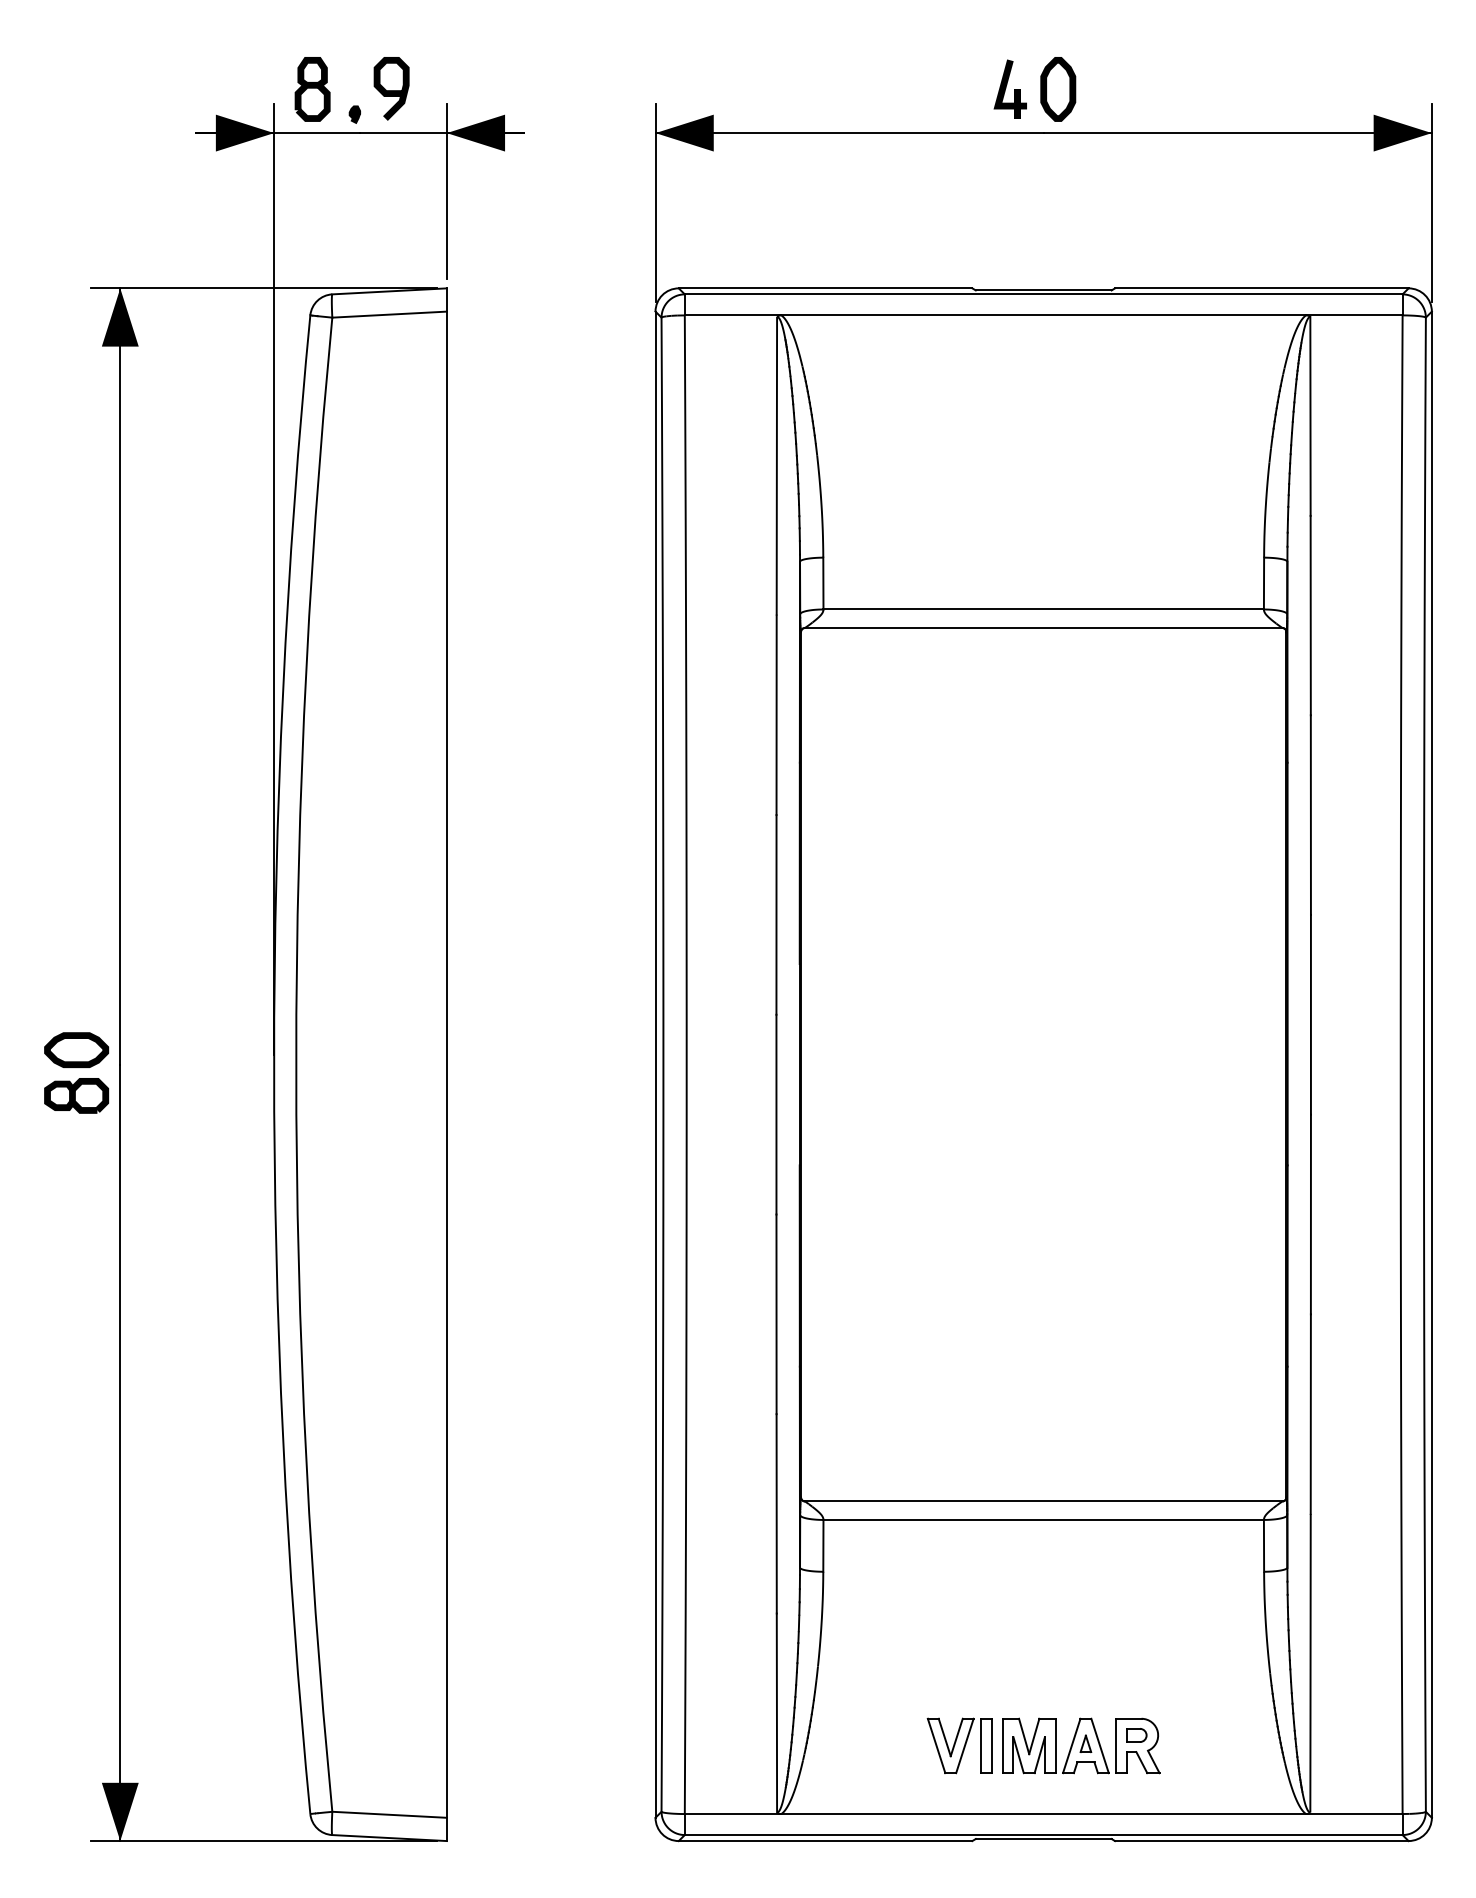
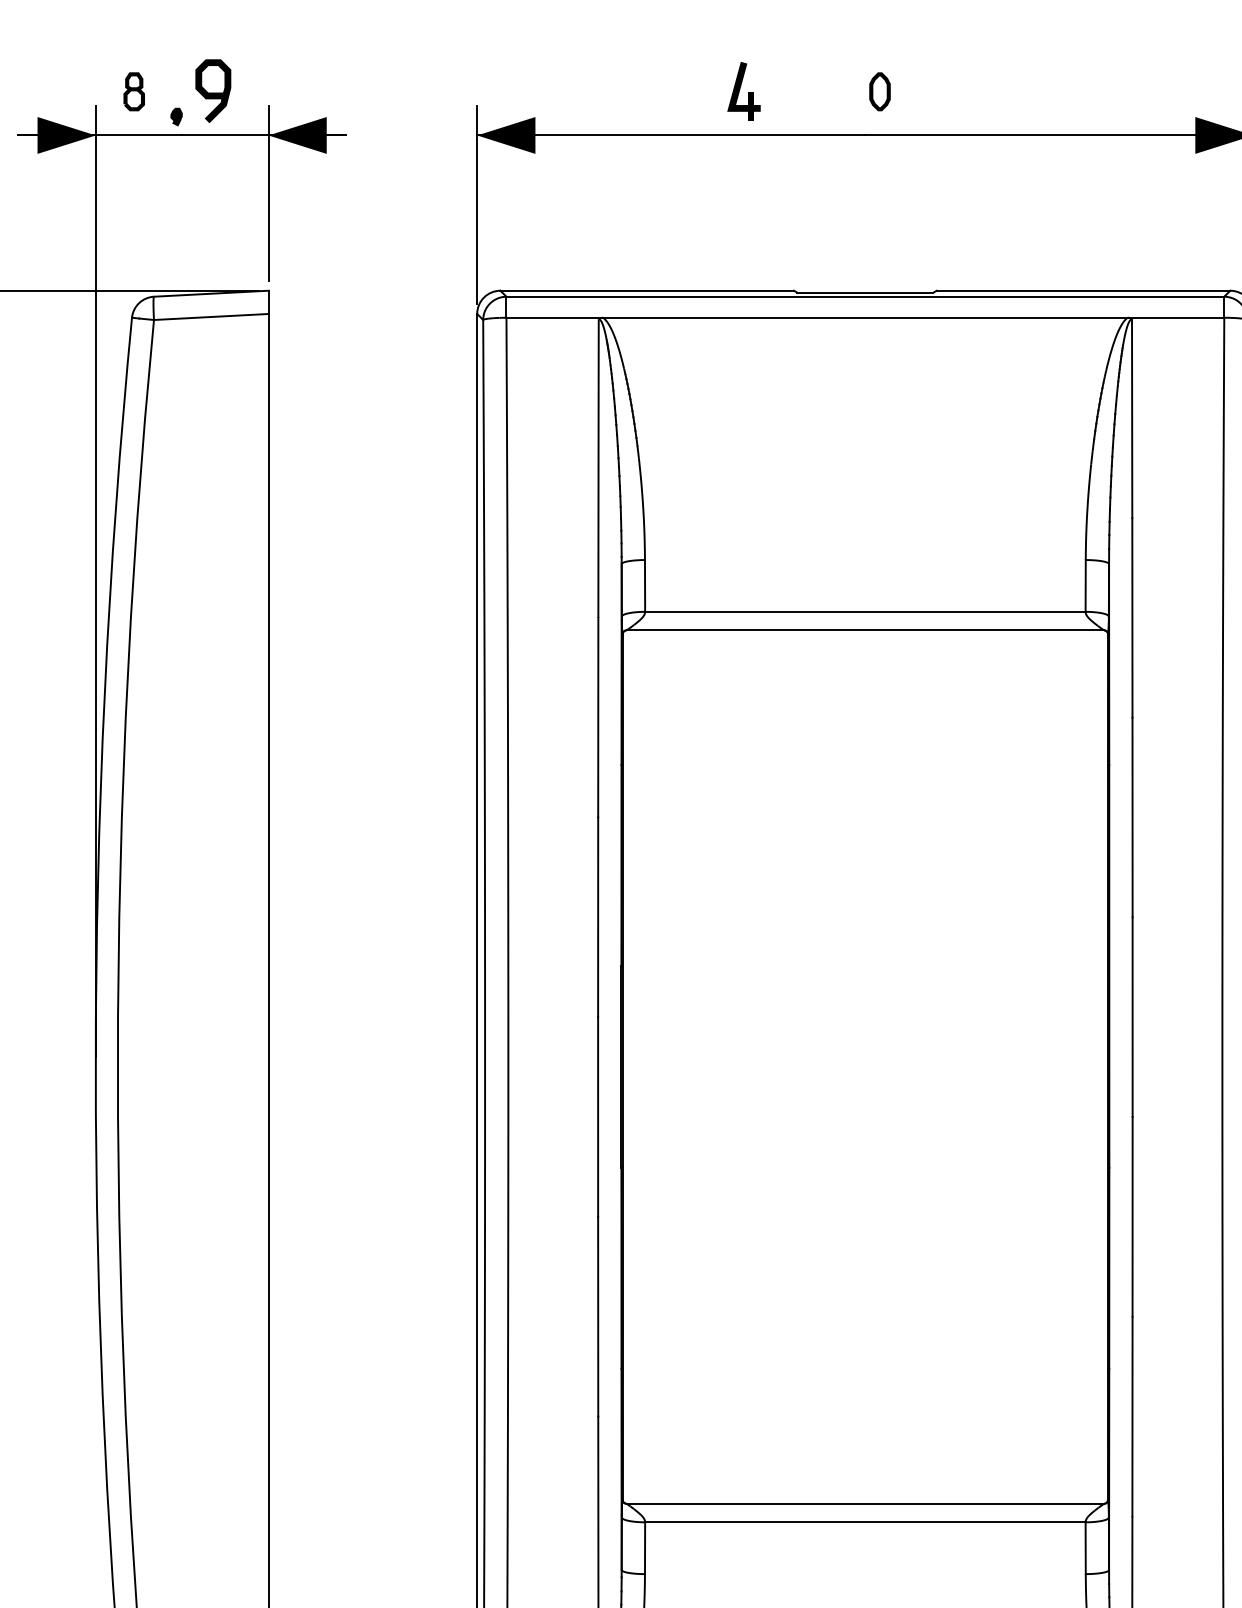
part: (1009, 88) -> (743, 90), moved
part: (312, 89) -> (134, 91), size x0.6
part: (1058, 89) -> (880, 91), size x0.6

